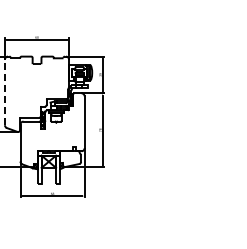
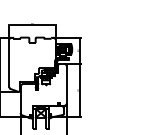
line: (4, 92) -> (9, 63), dashed -> solid

